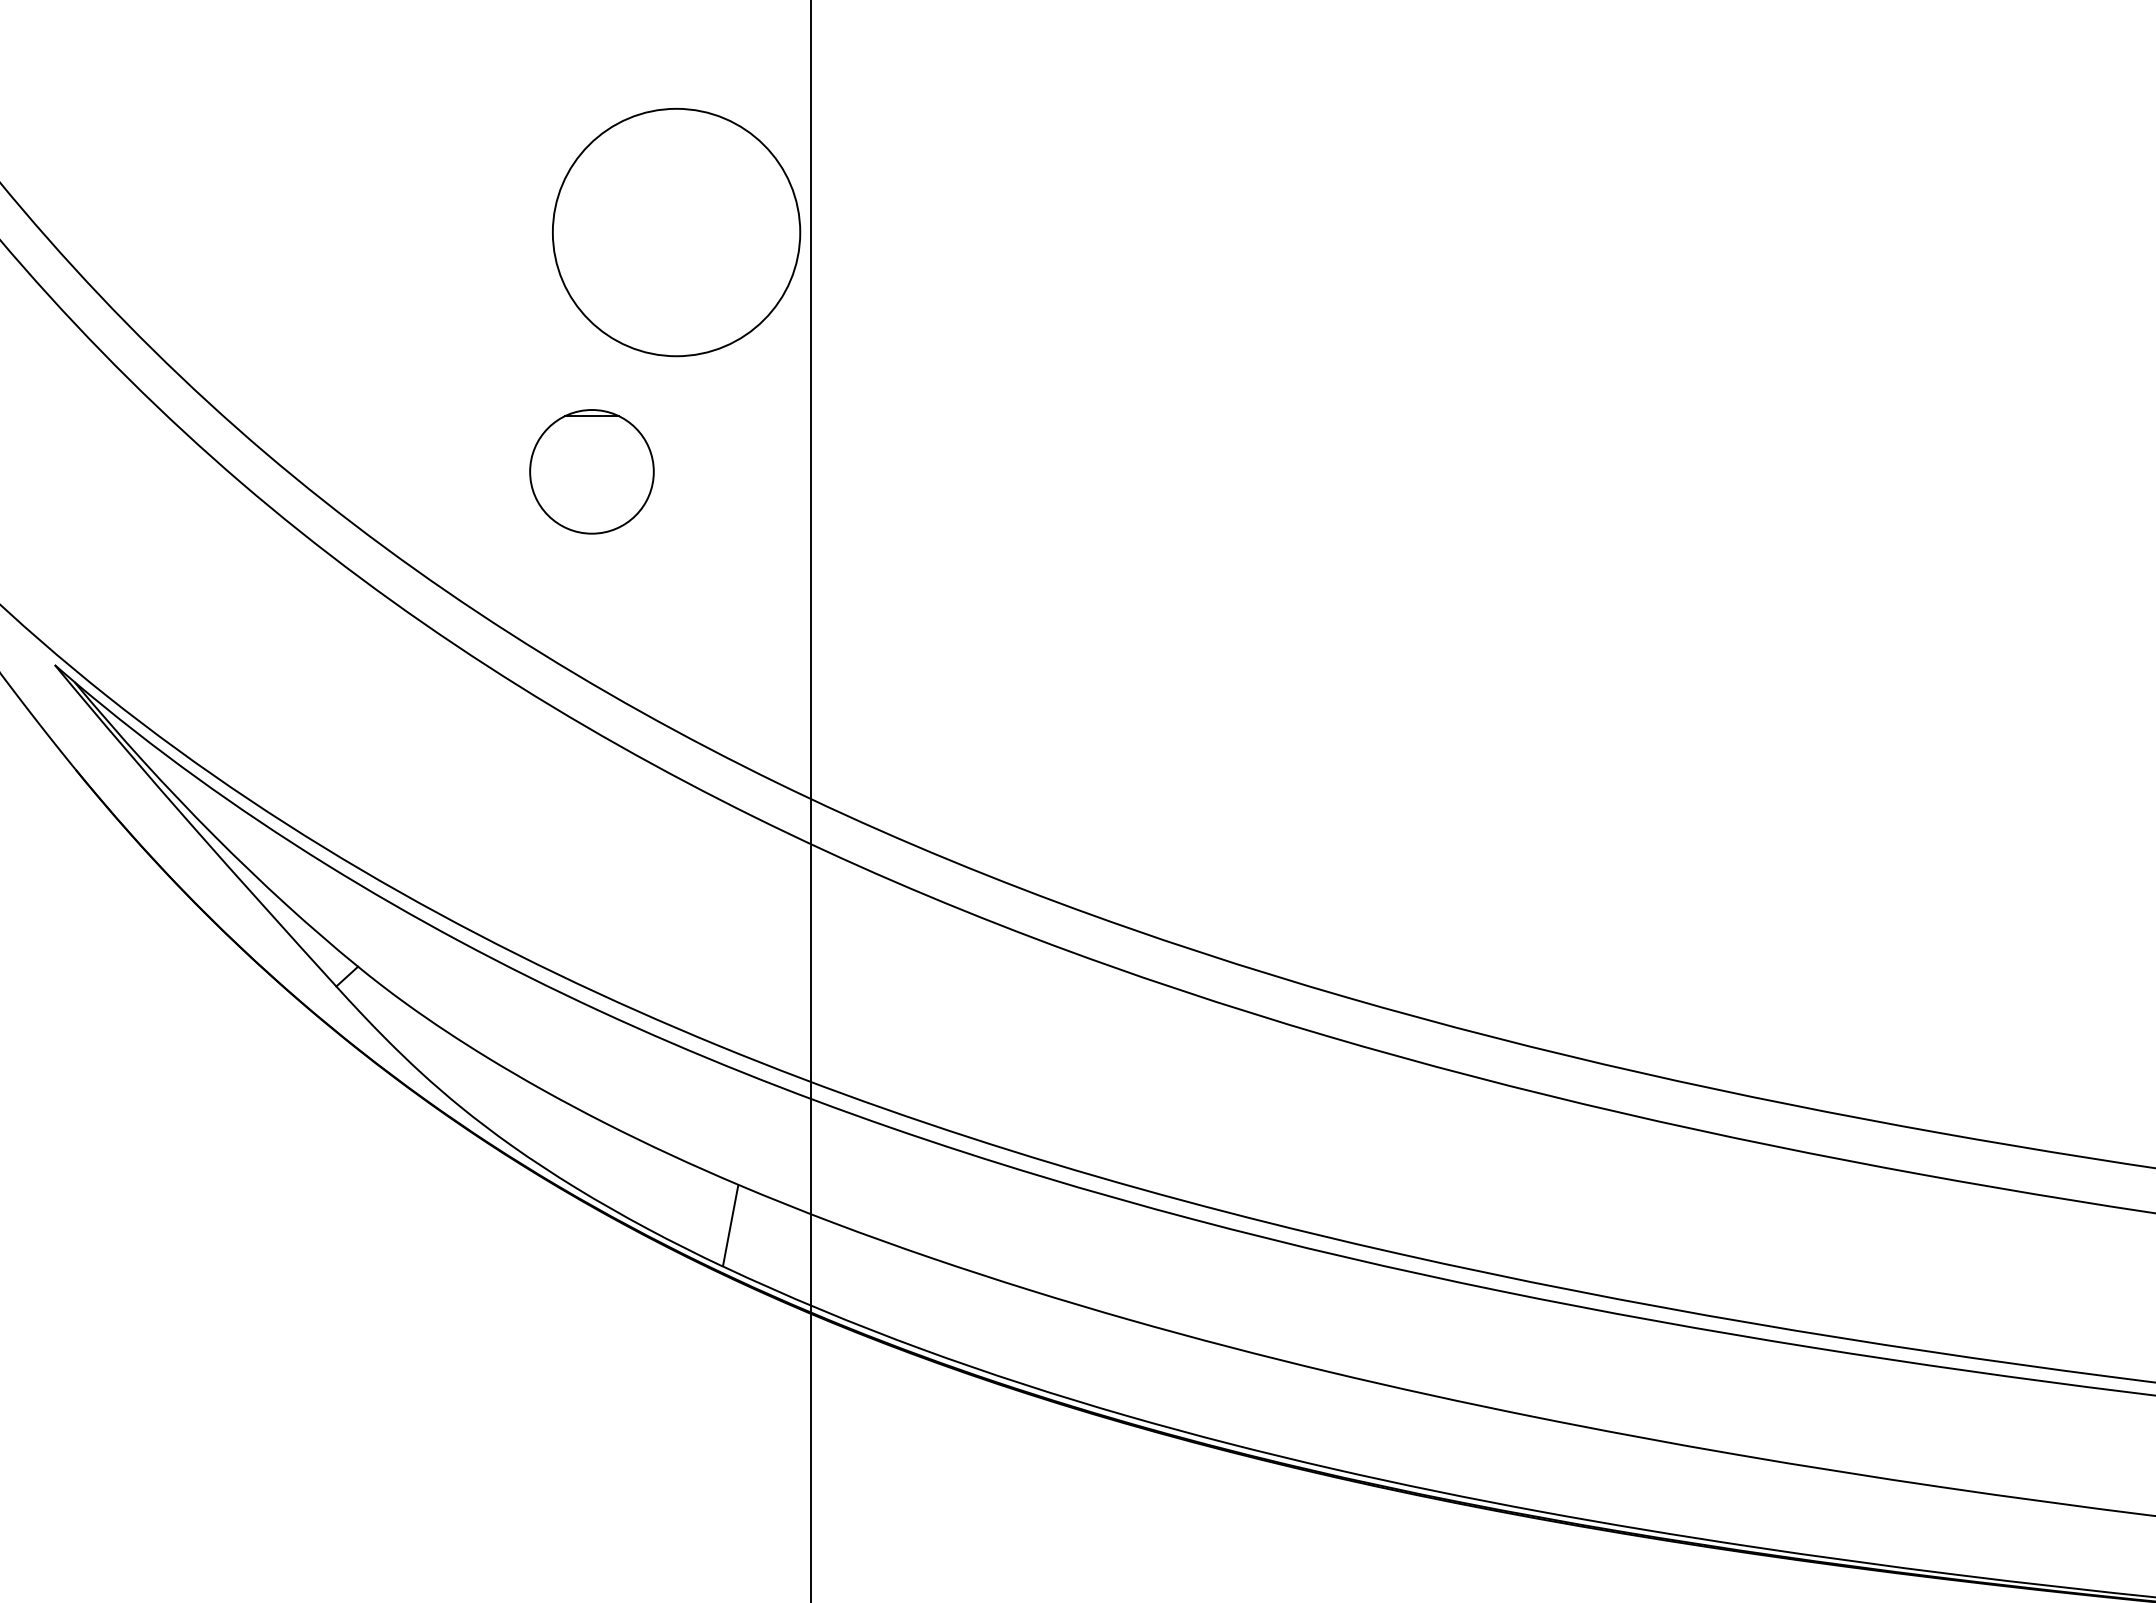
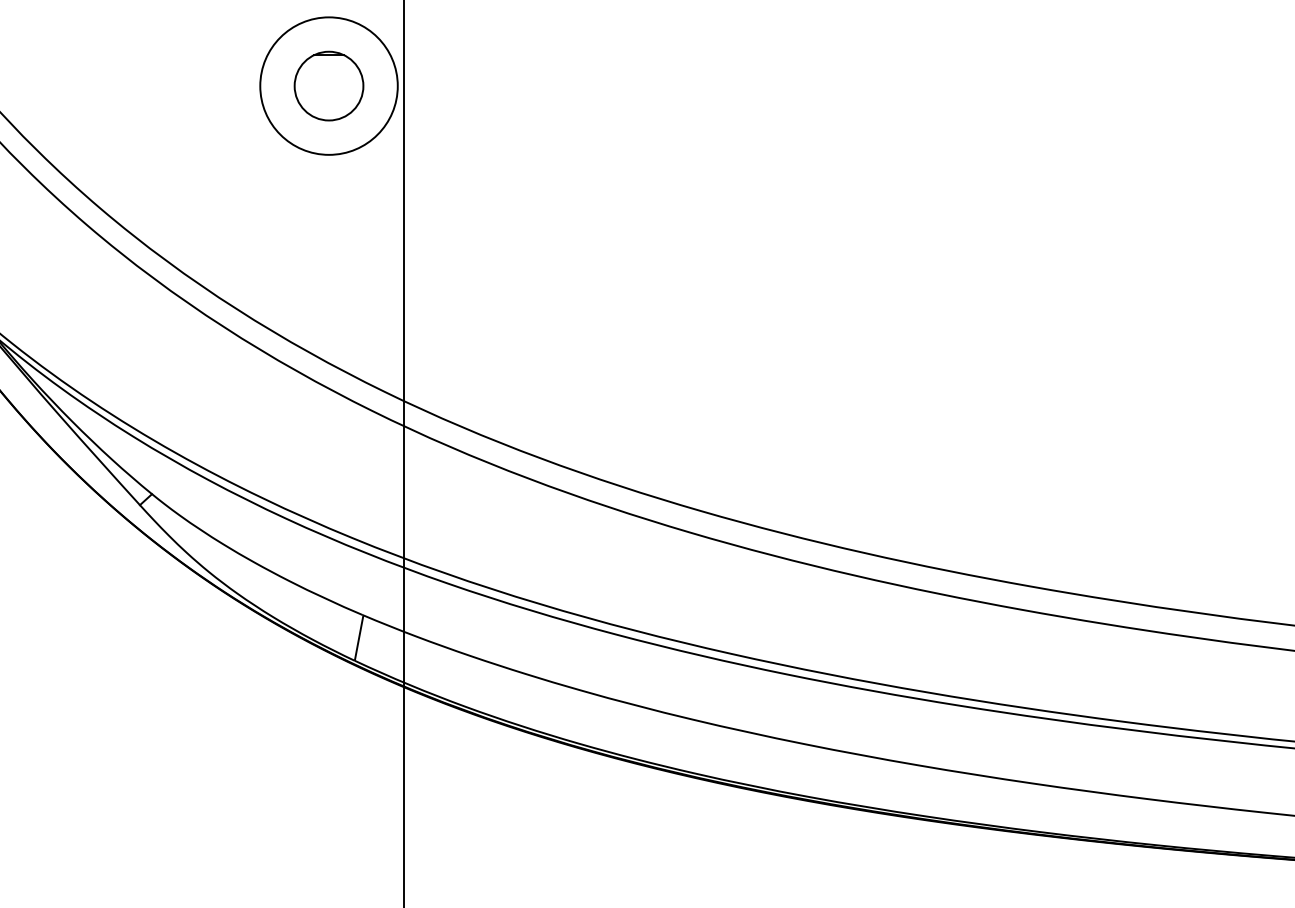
part: (591, 470) -> (328, 85), moved

